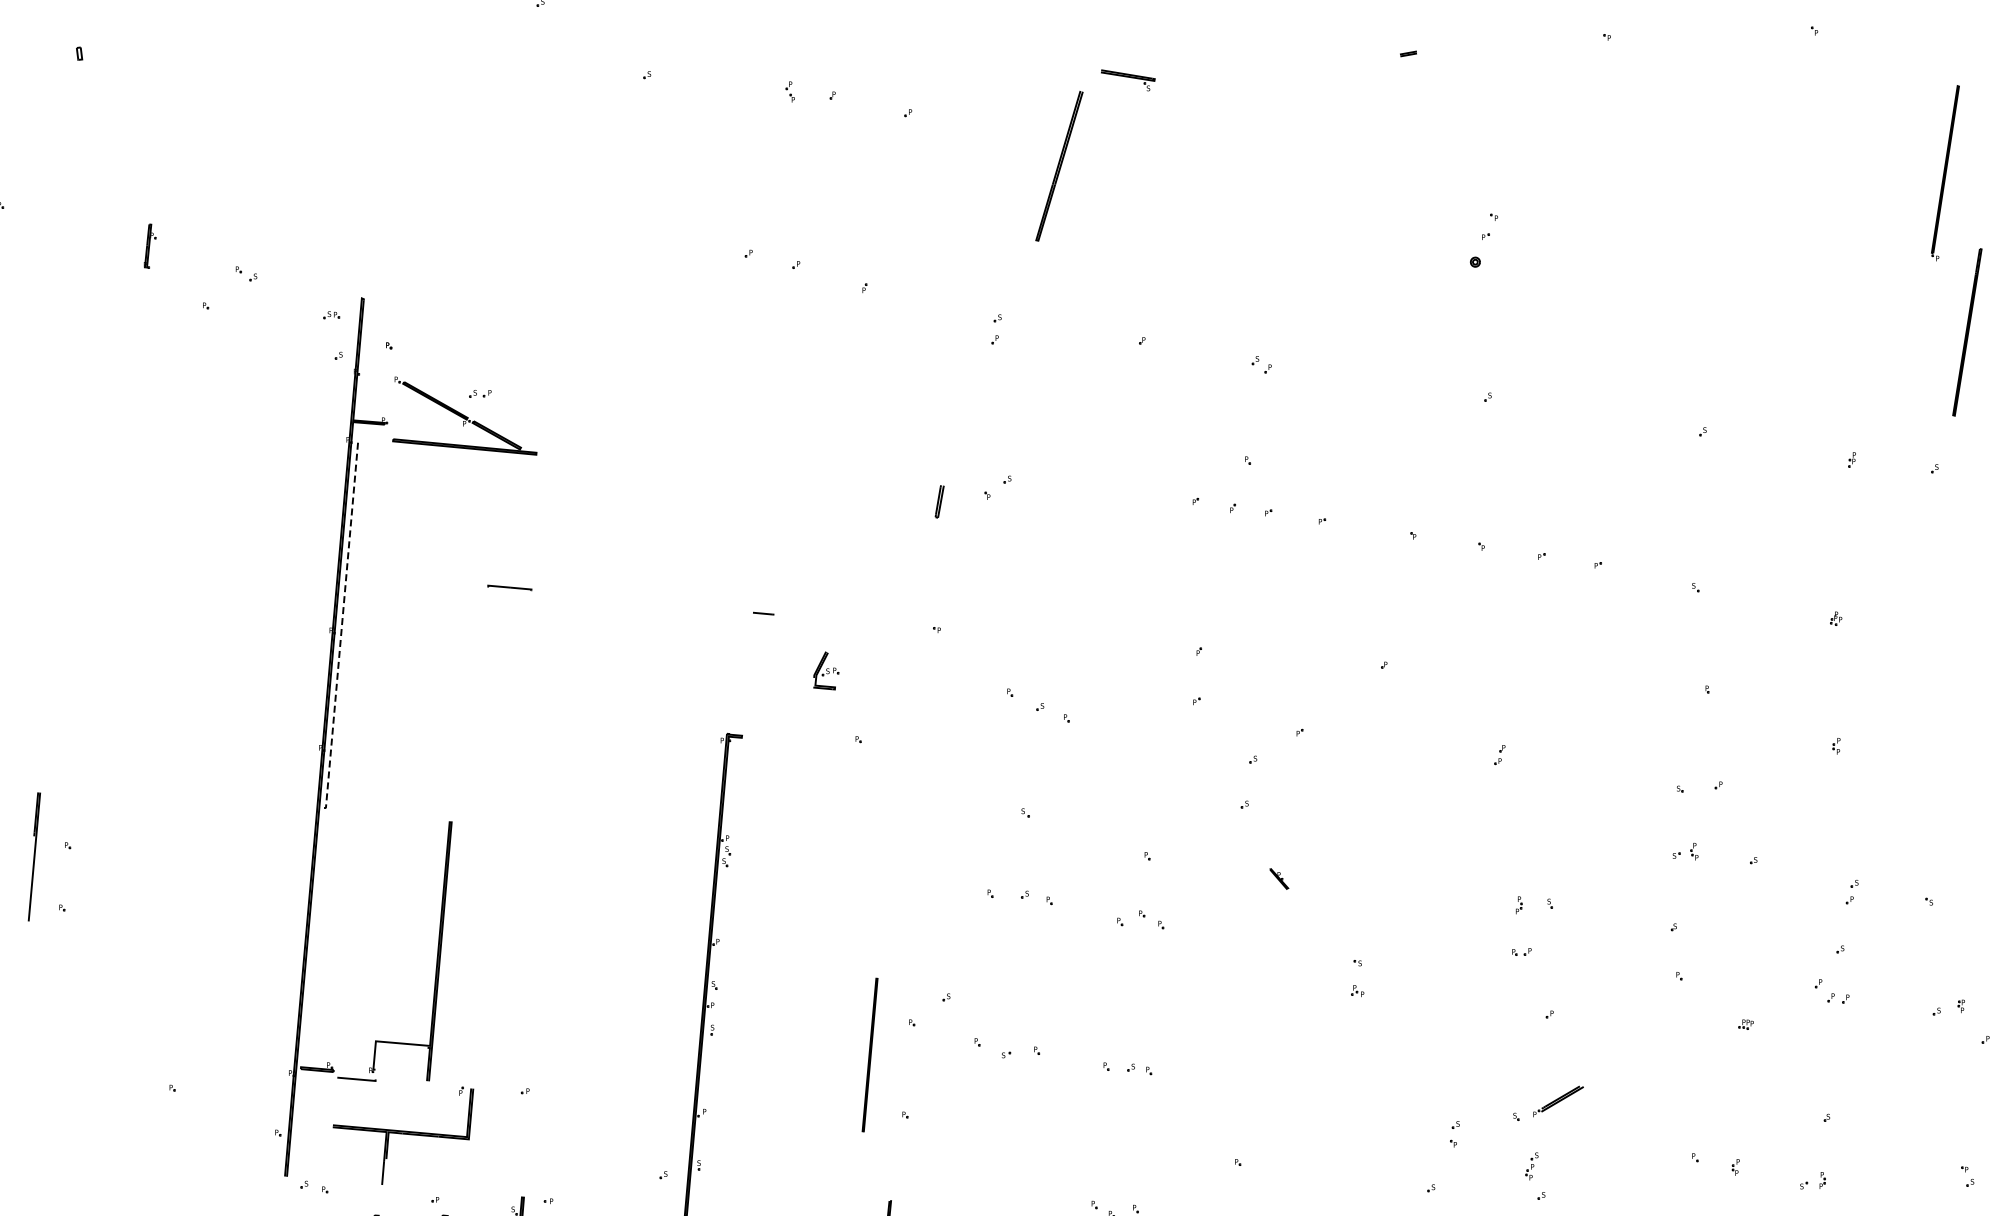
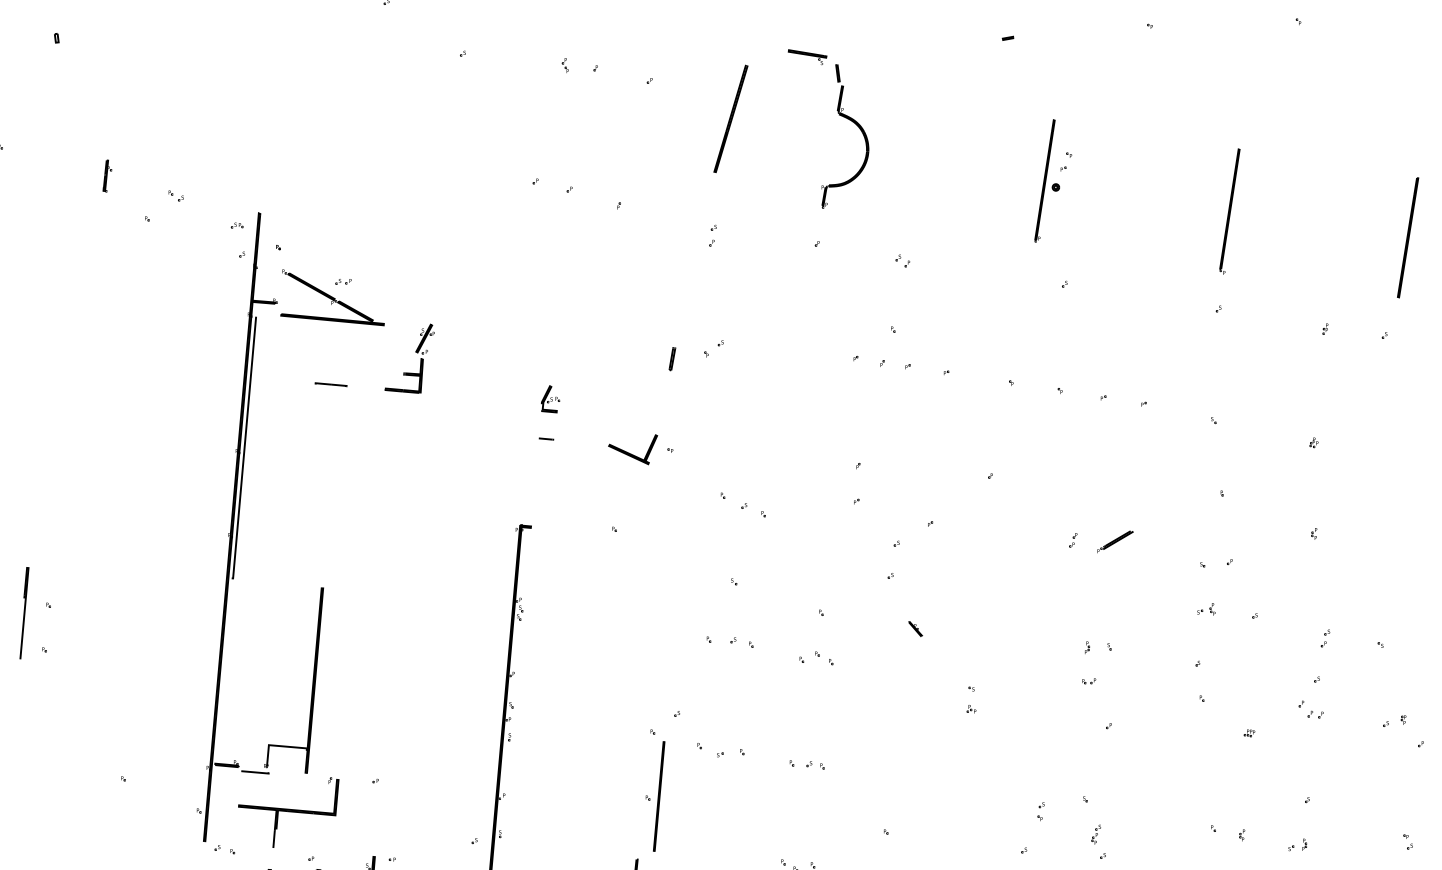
part: (1059, 166) -> (731, 118), moved
part: (1194, 173) -> (854, 123), added
part: (1945, 173) -> (1229, 212), moved
part: (1459, 252) -> (1044, 180), added
part: (581, 492) -> (416, 352), added
line: (509, 587) -> (330, 384), moved
line: (341, 627) -> (244, 448), dashed -> solid
curve: (882, 634) -> (631, 453), added
part: (826, 670) -> (550, 398), moved
line: (869, 1054) -> (658, 796), moved
part: (1558, 1101) -> (1115, 542), moved

